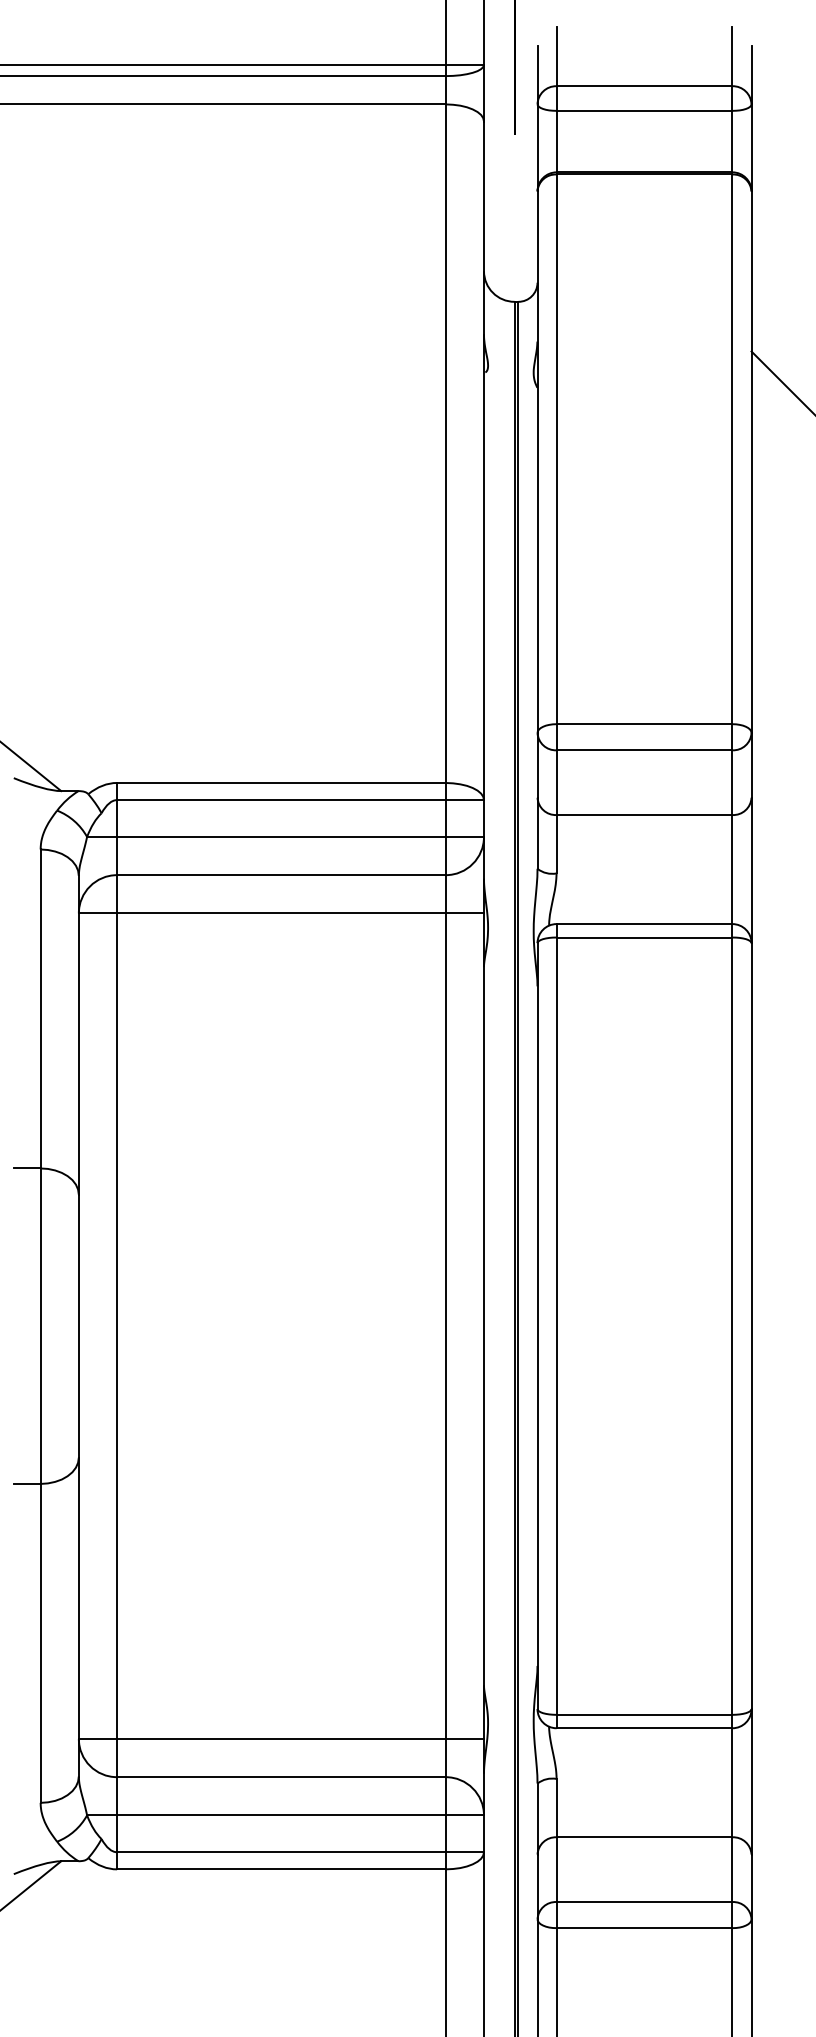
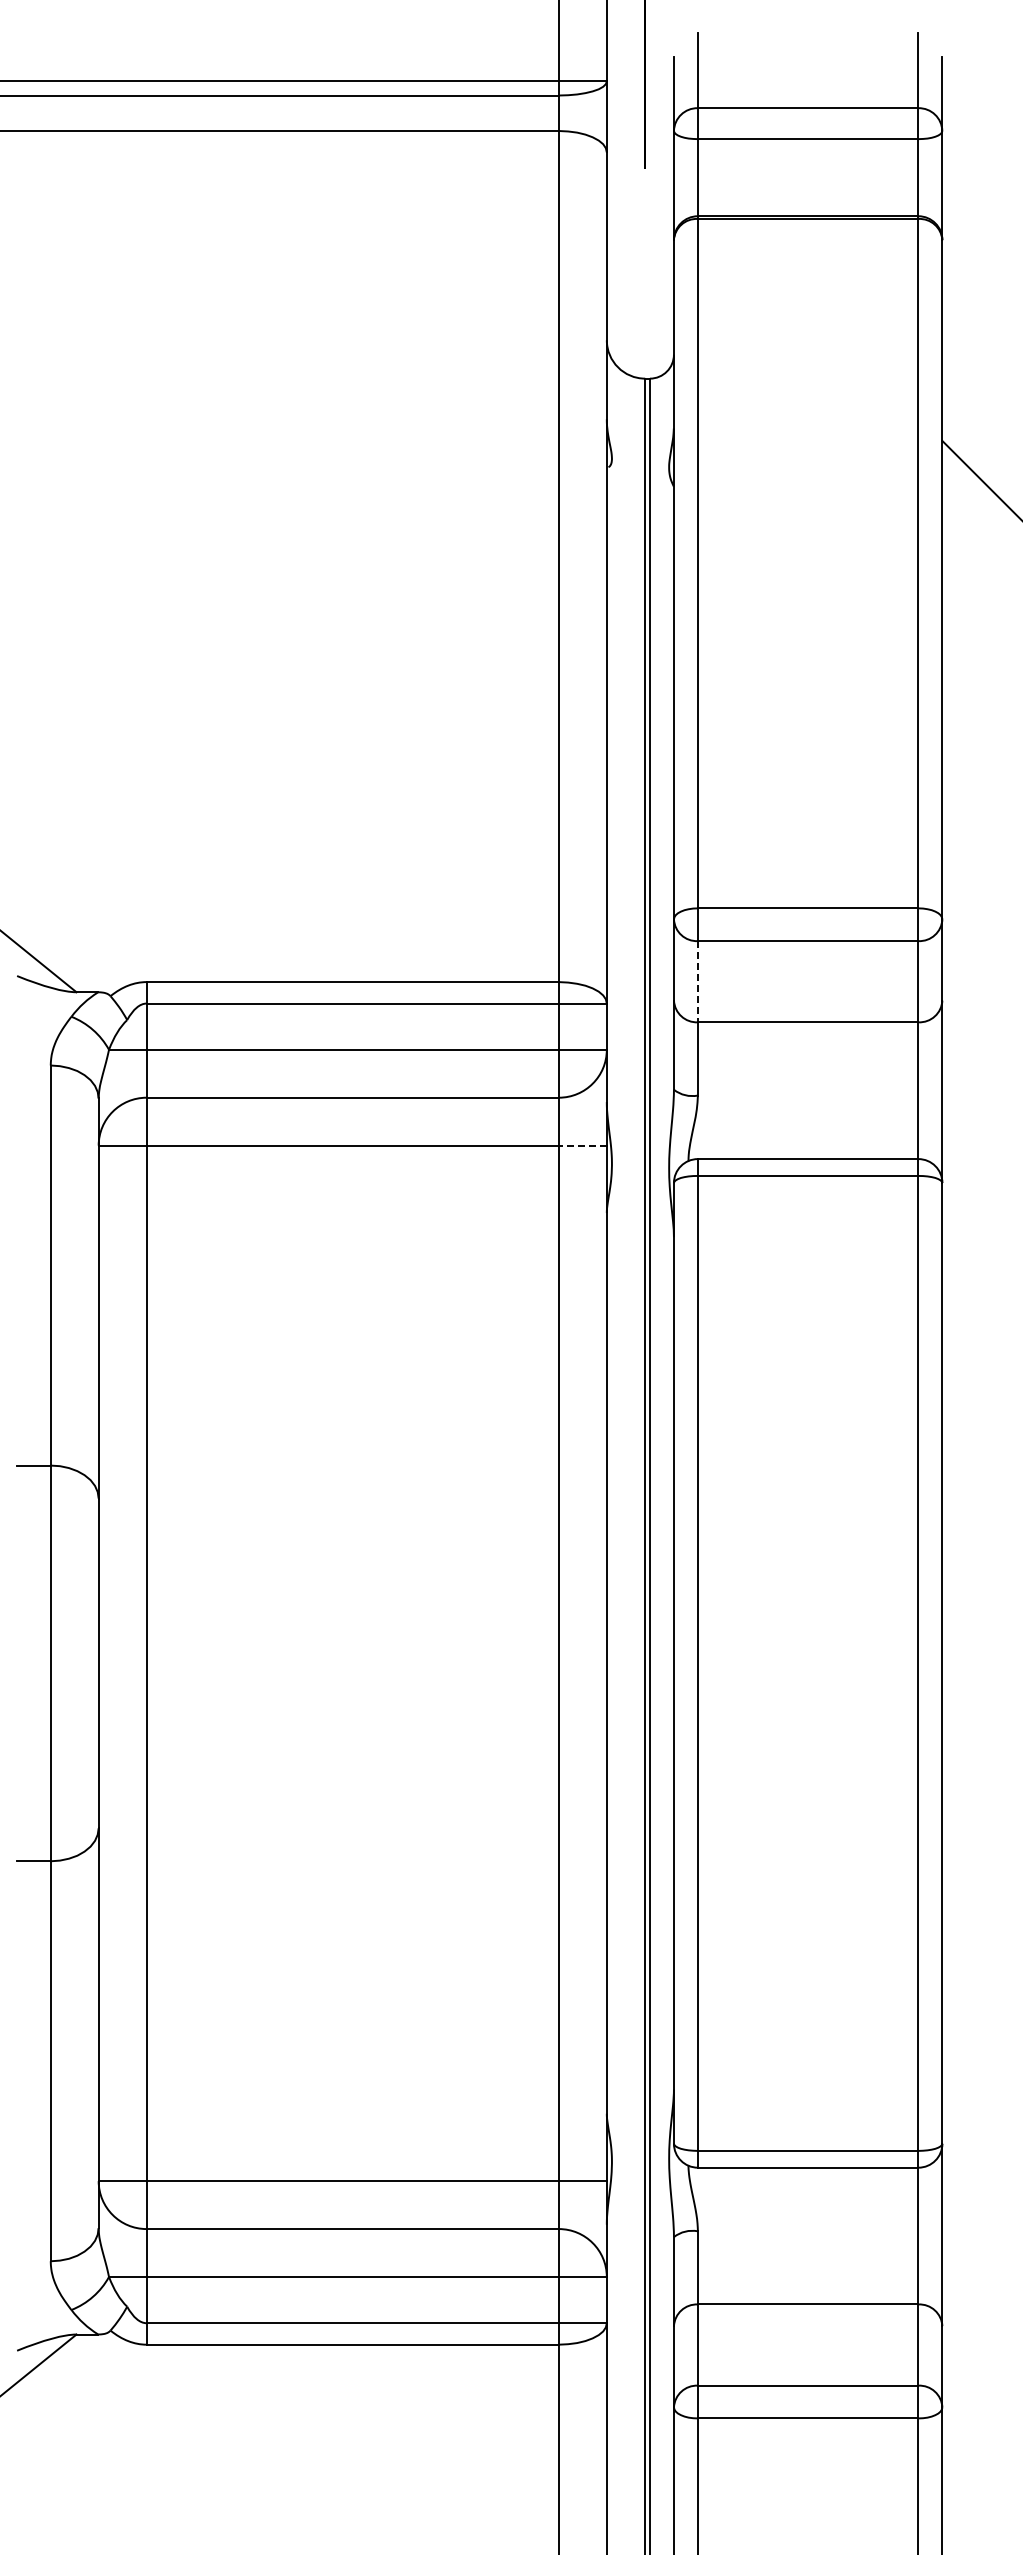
line: (556, 782) -> (697, 981), solid -> dashed
line: (464, 913) -> (582, 1145), solid -> dashed

